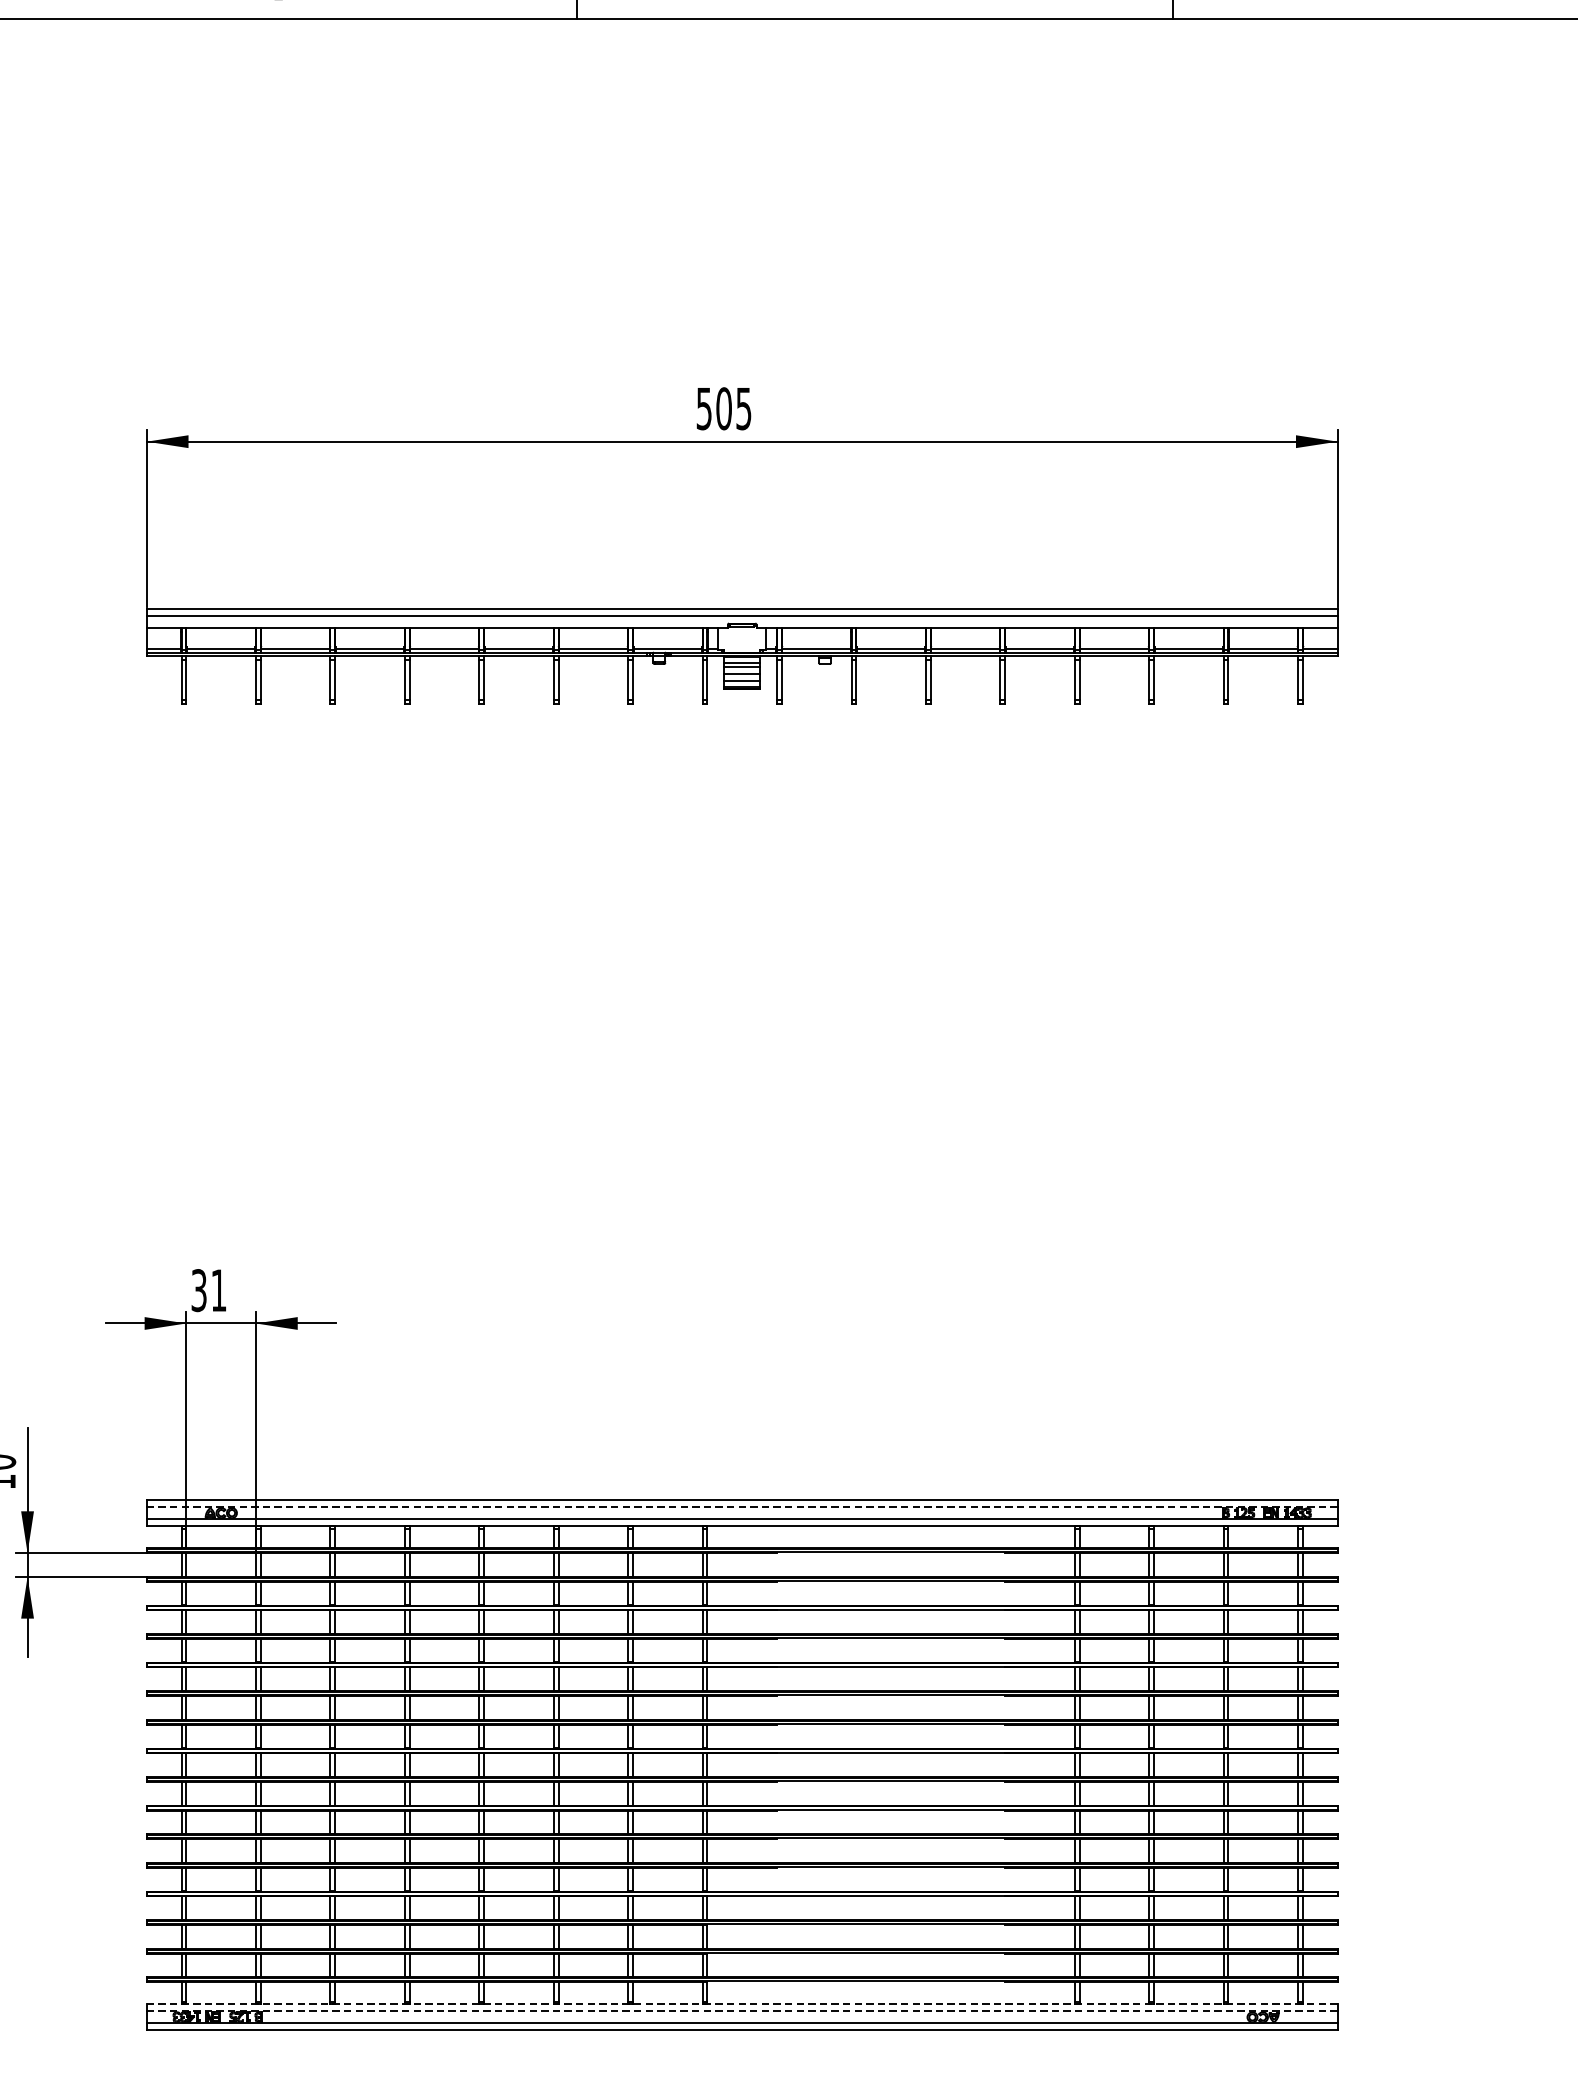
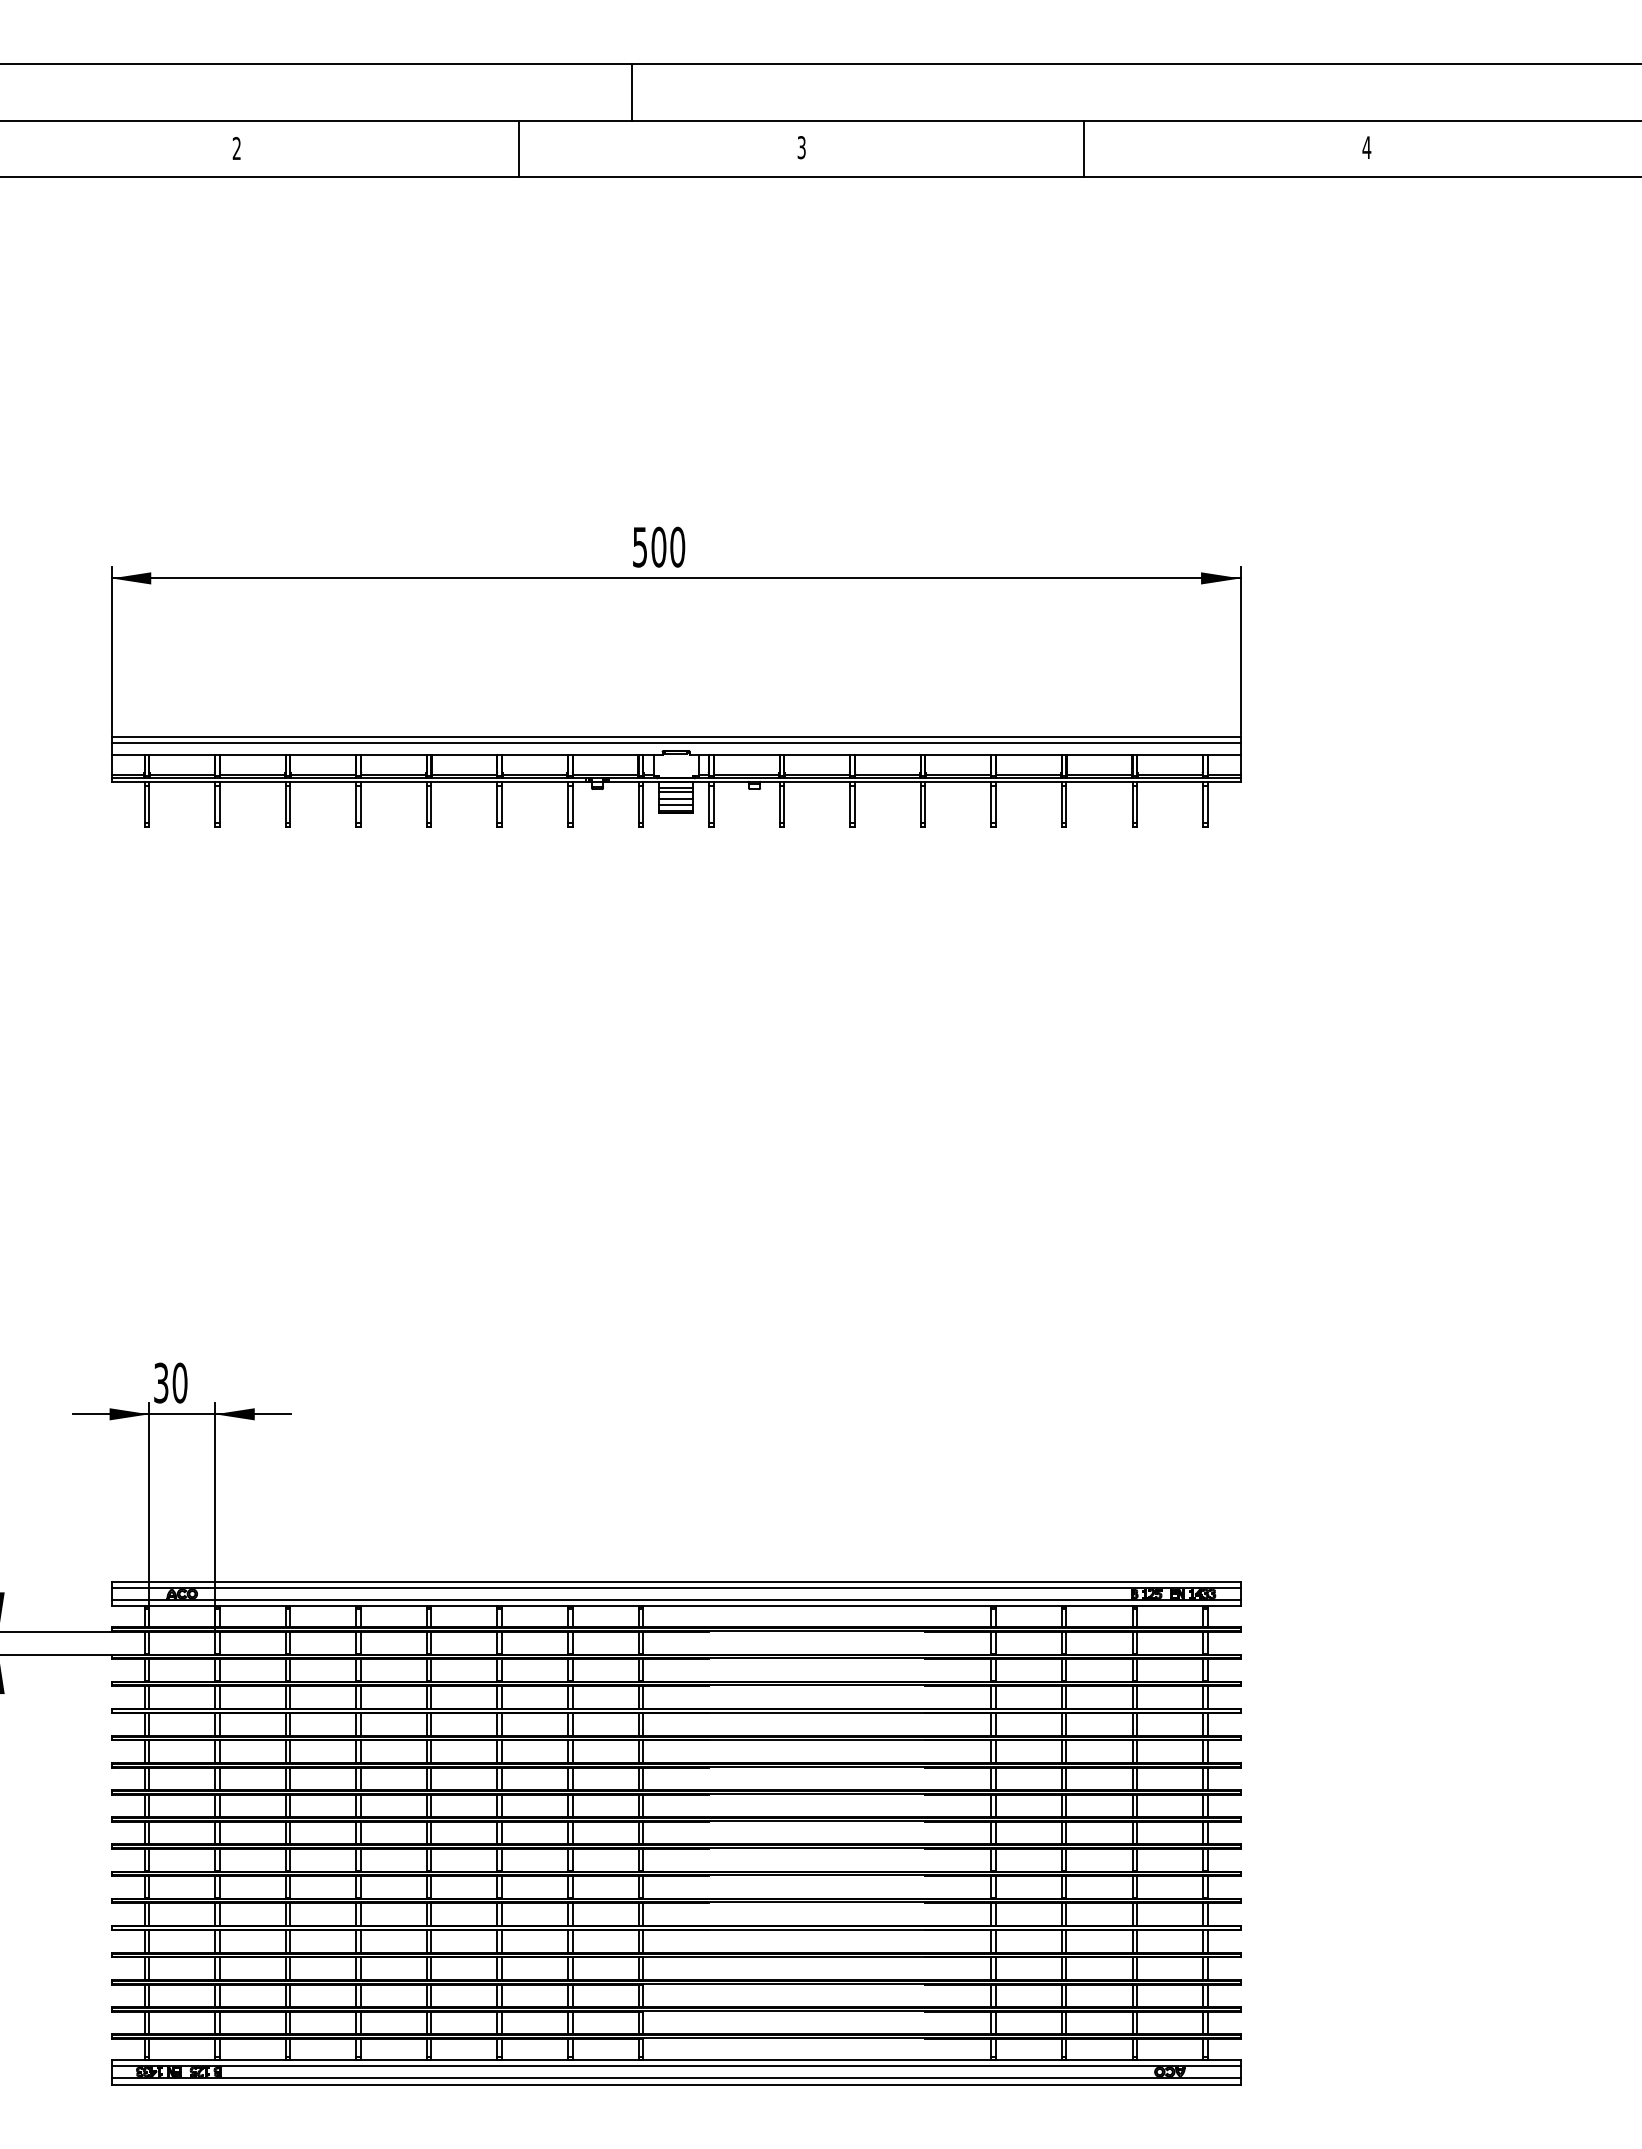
text: (743, 408) -> (677, 546), 505 -> 500
text: (218, 1289) -> (179, 1382), 31 -> 30
line: (742, 1507) -> (676, 1588), dashed -> solid
line: (741, 2004) -> (675, 2059), dashed -> solid
line: (741, 2011) -> (675, 2066), dashed -> solid

